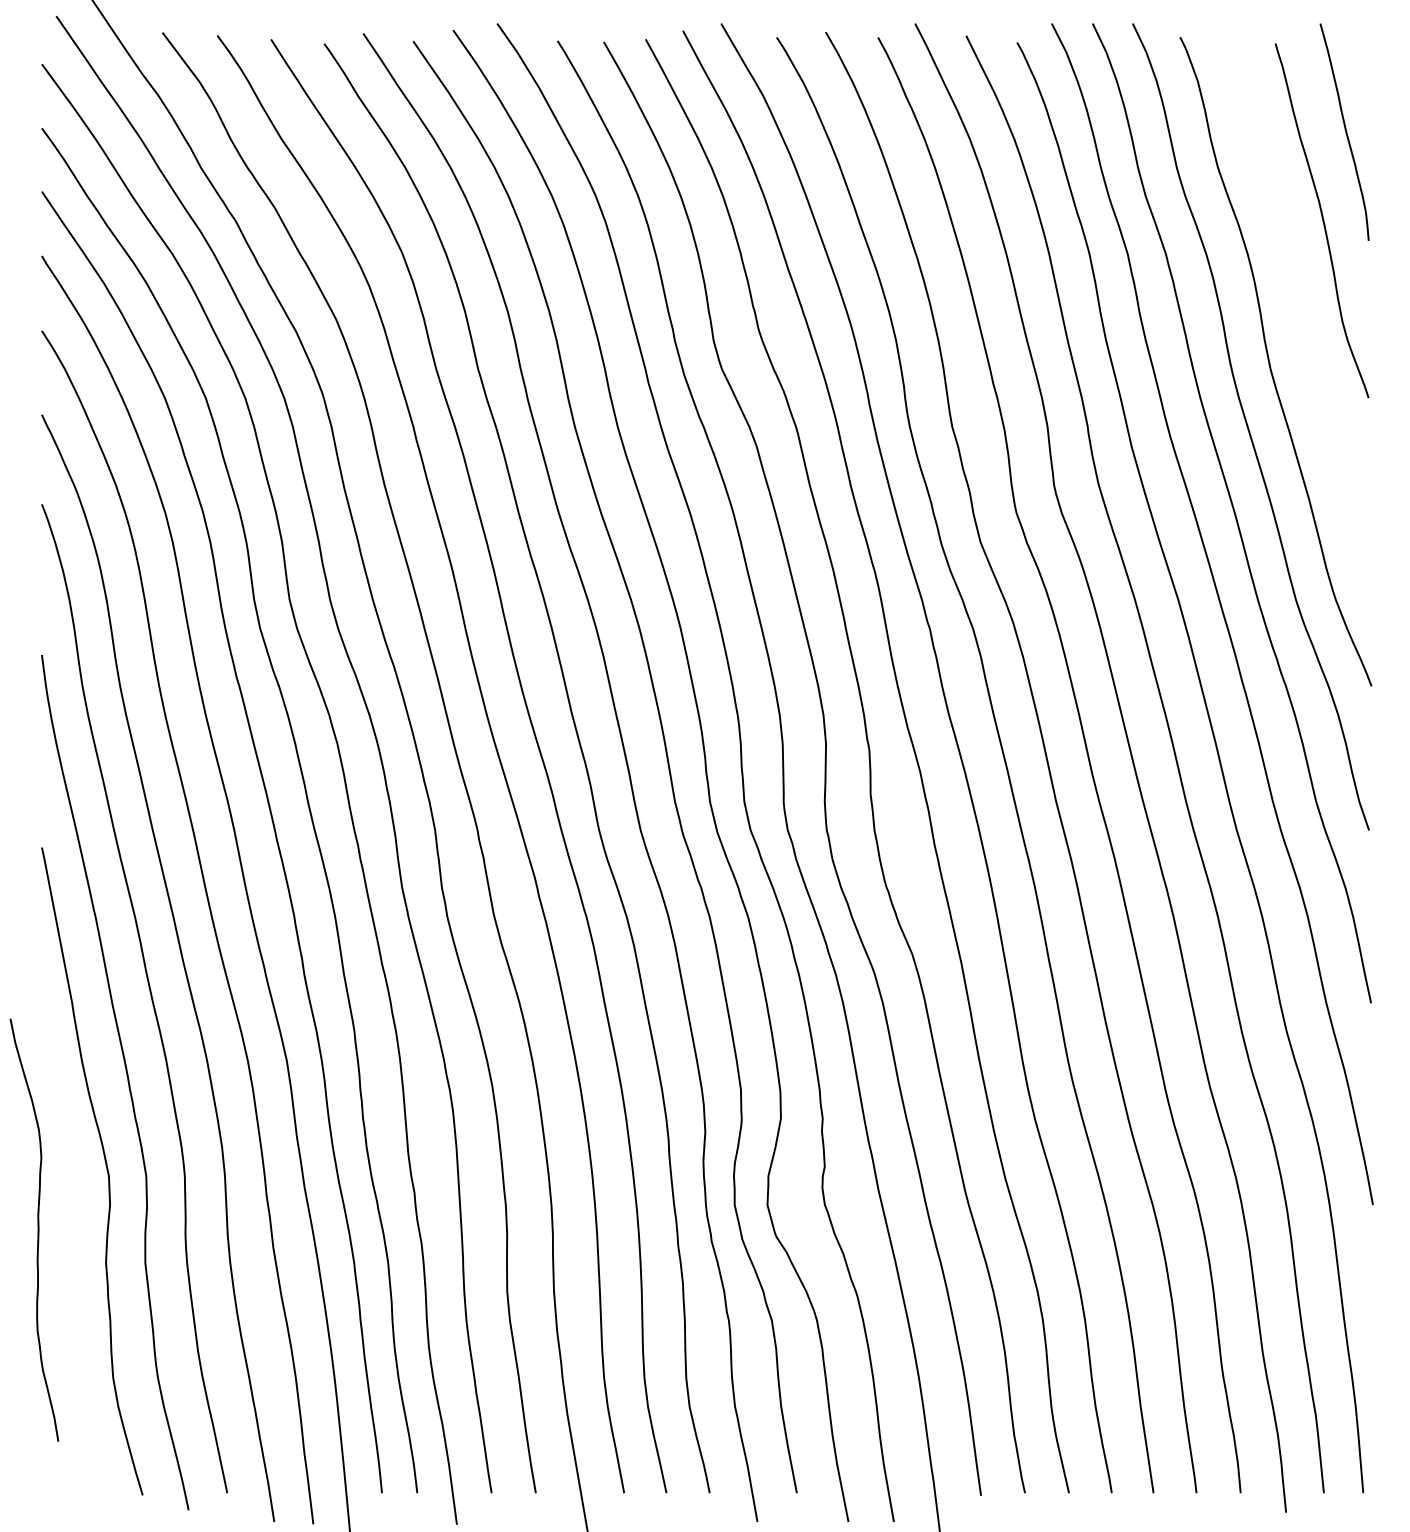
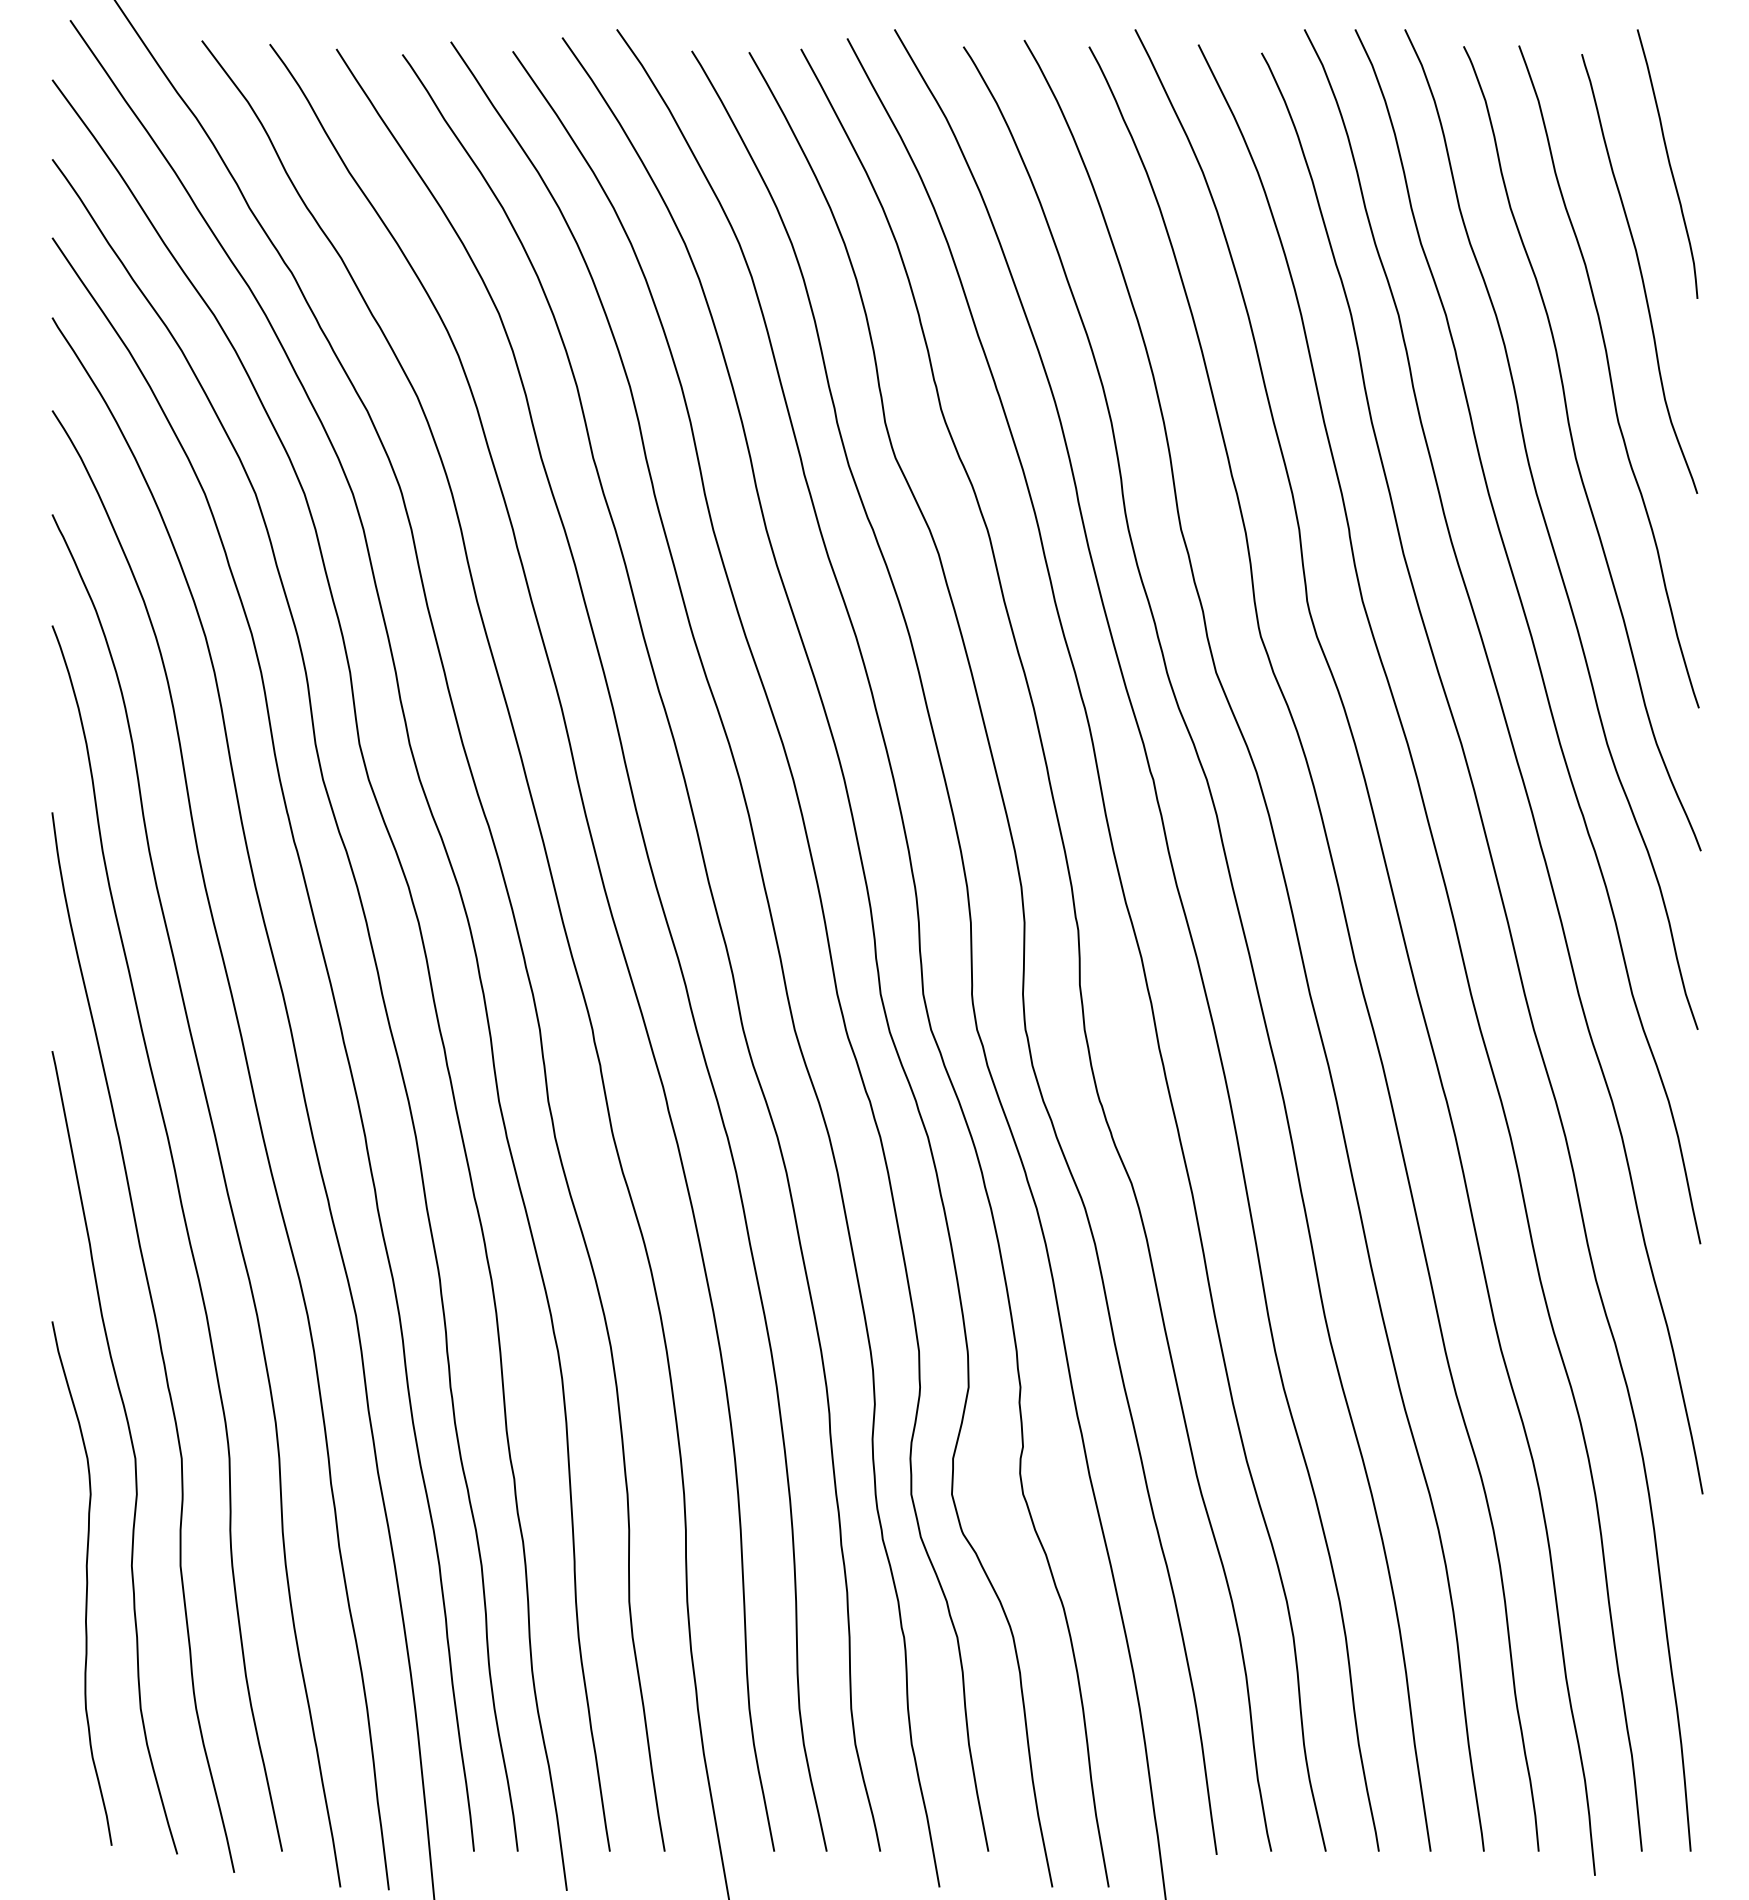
curve: (1297, 303) -> (1609, 376), added
curve: (38, 1230) -> (86, 1583), moved

